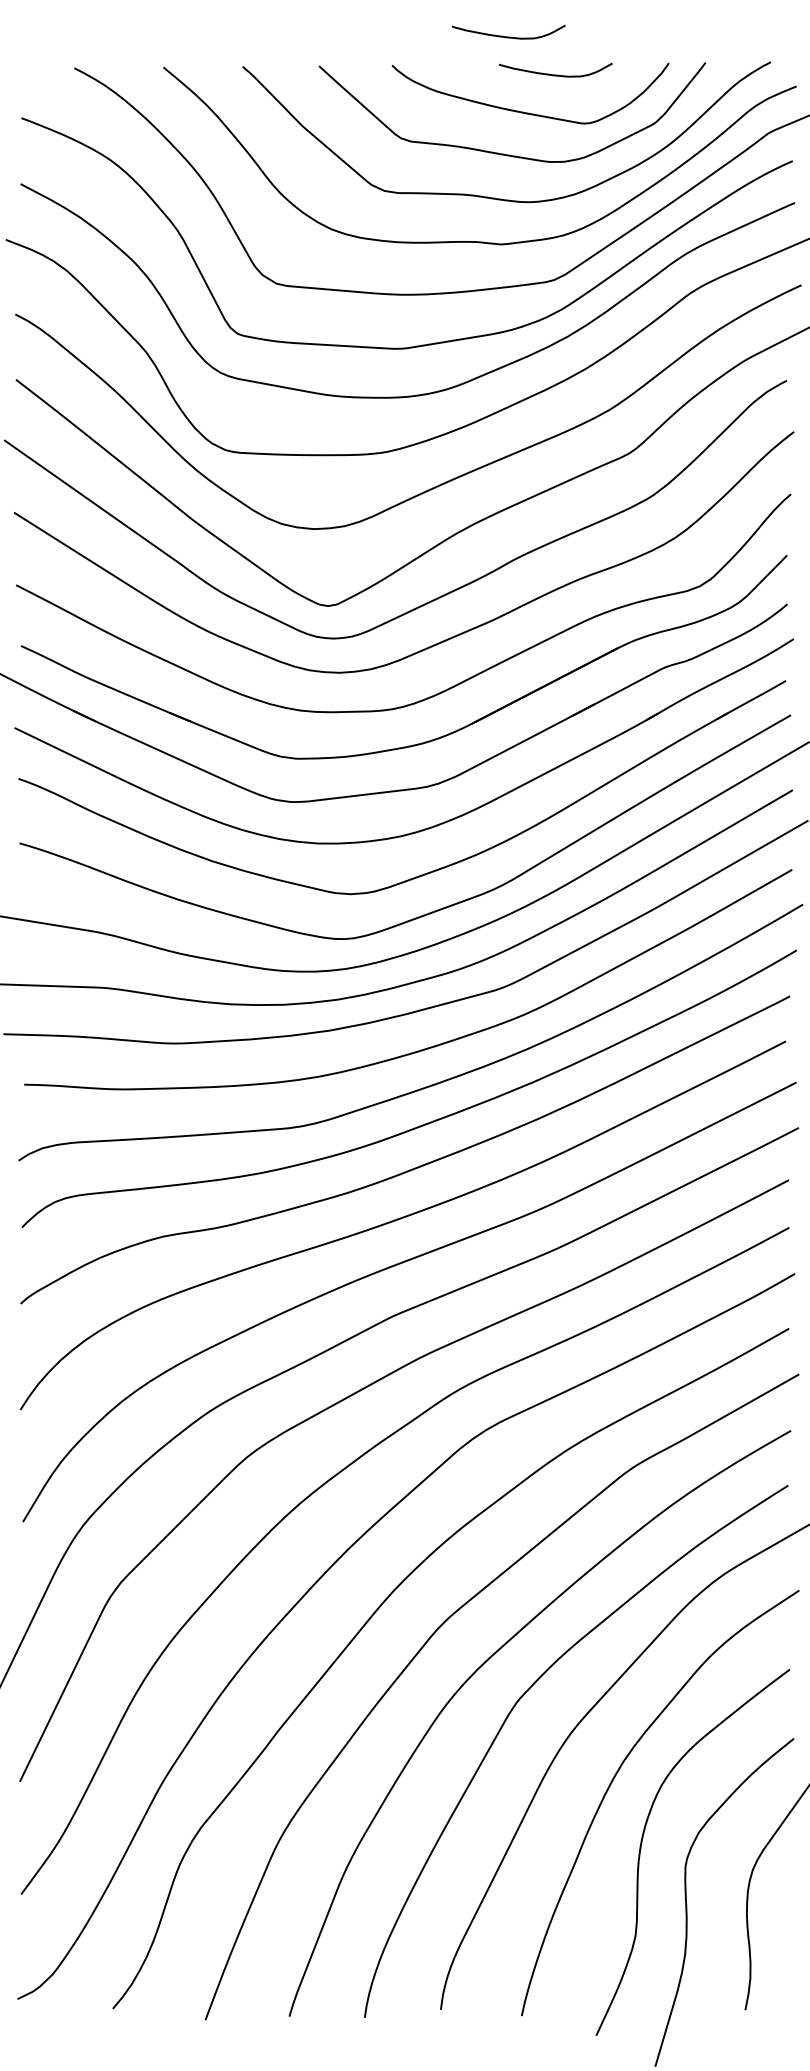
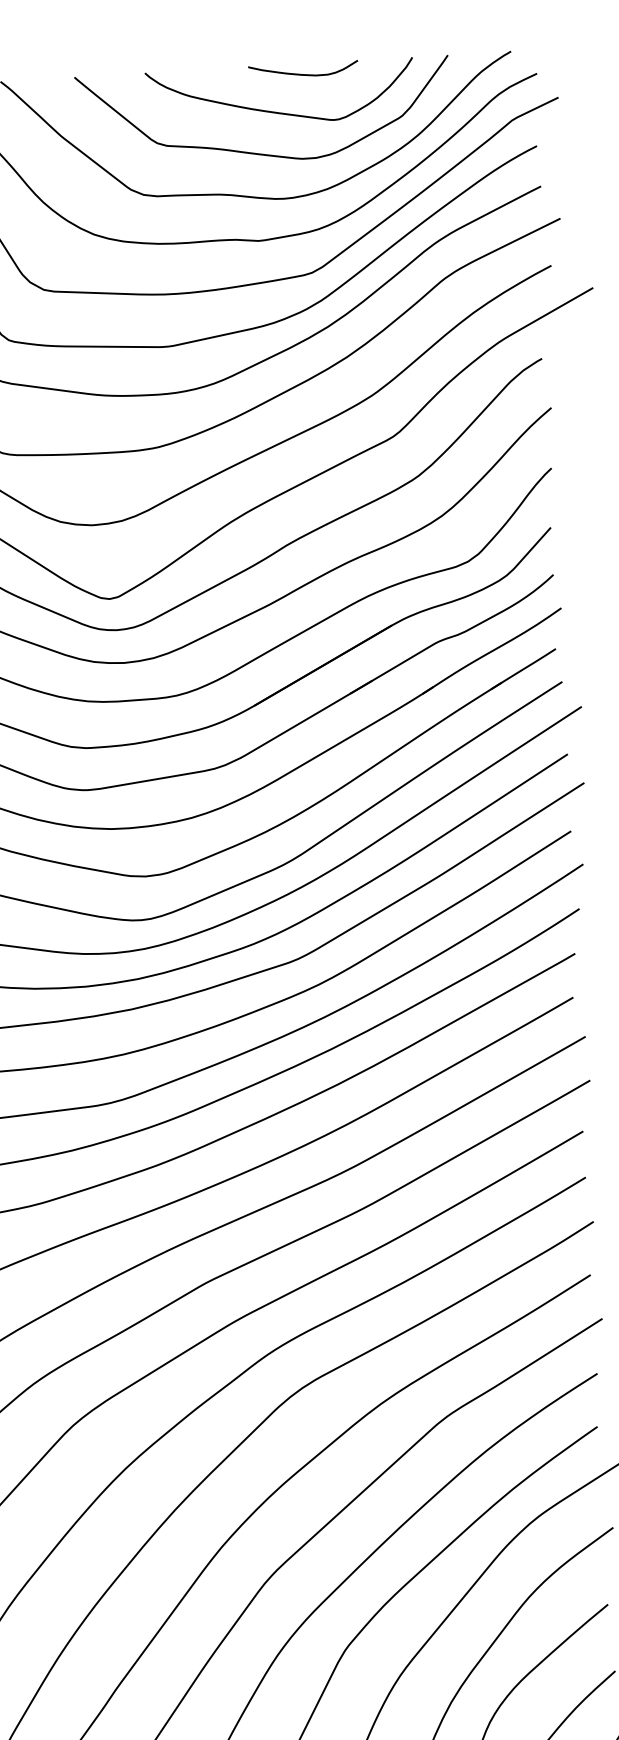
curve: (508, 36) -> (256, 39), removed

